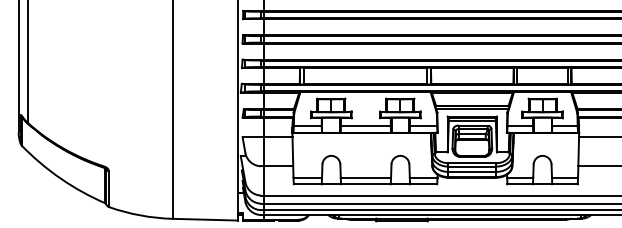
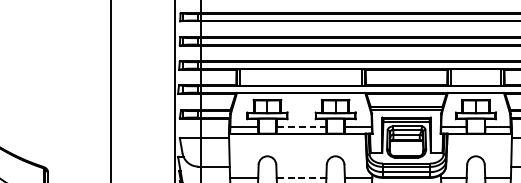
line: (365, 126) -> (301, 127), solid -> dashed
line: (366, 177) -> (302, 177), solid -> dashed

